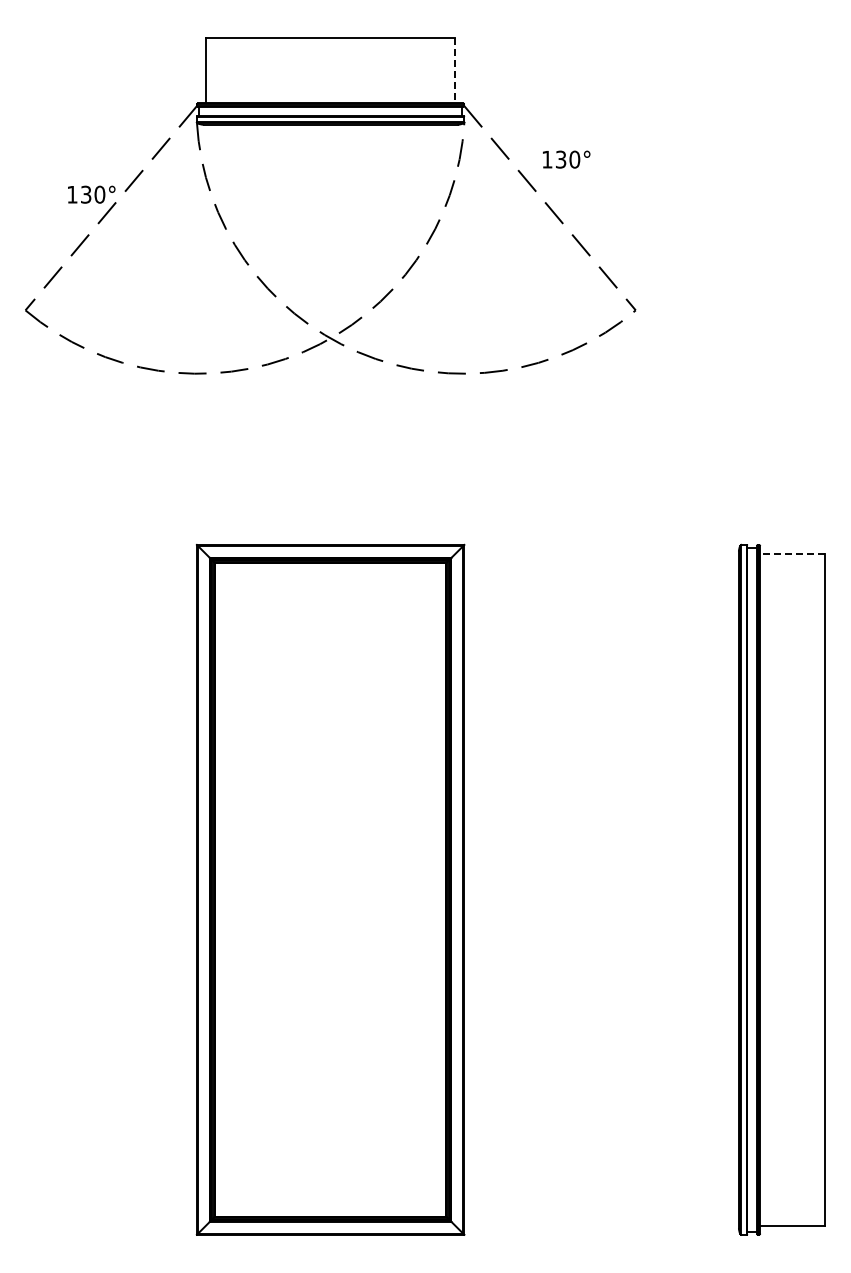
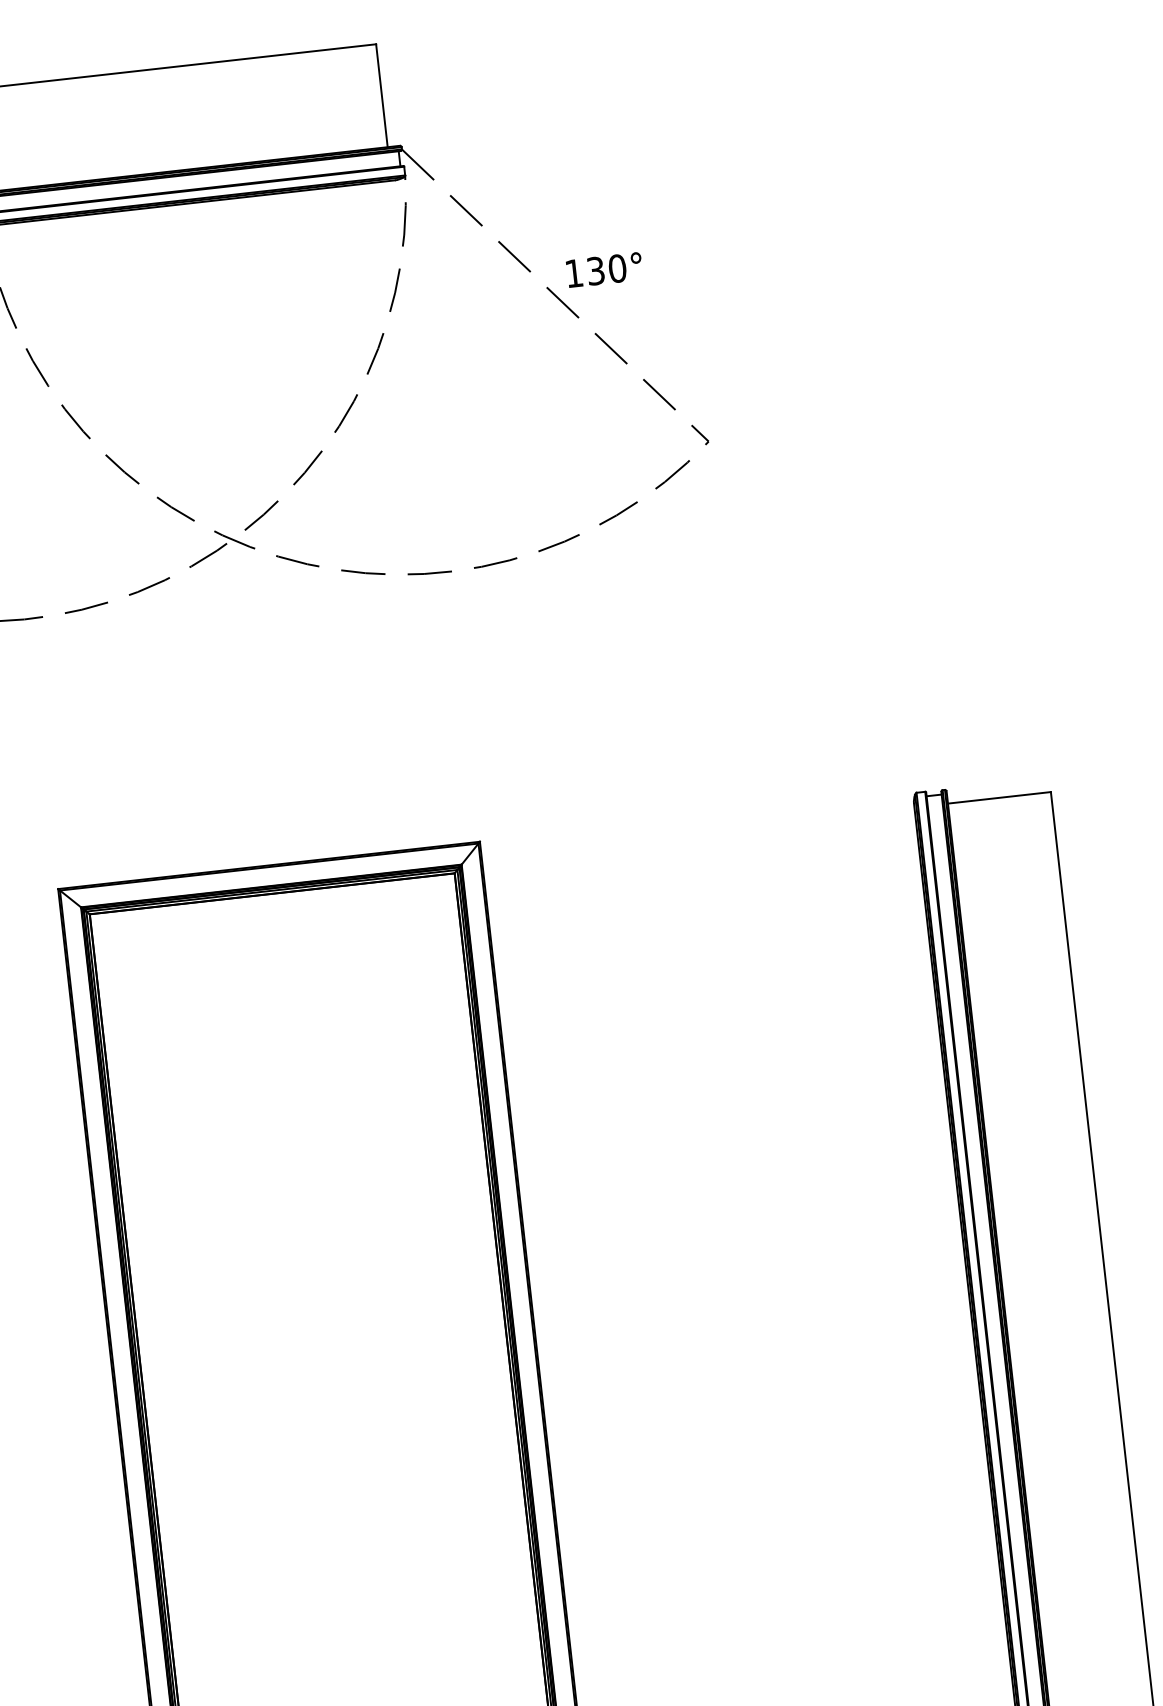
line: (455, 70) -> (382, 95), dashed -> solid
text: (566, 159) -> (604, 269), moved
line: (792, 553) -> (998, 797), dashed -> solid

